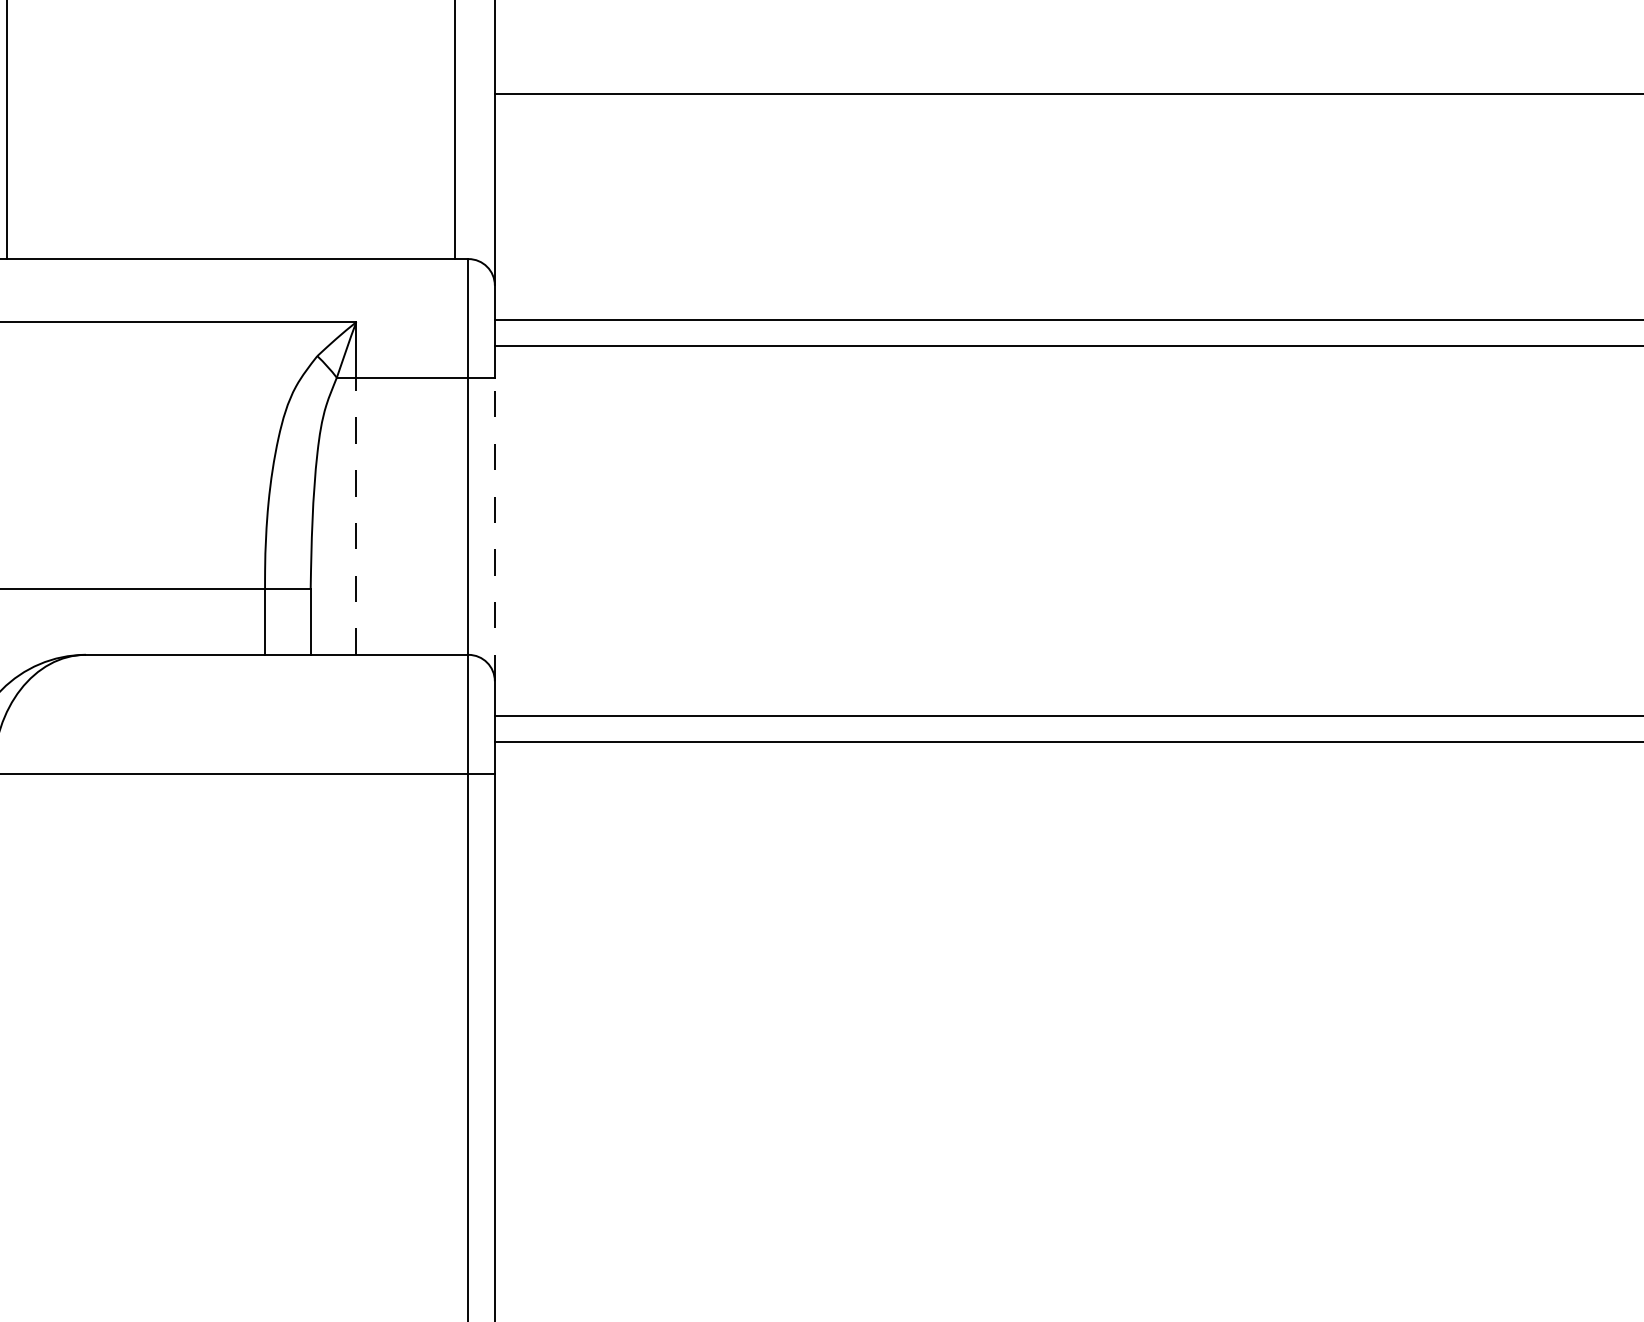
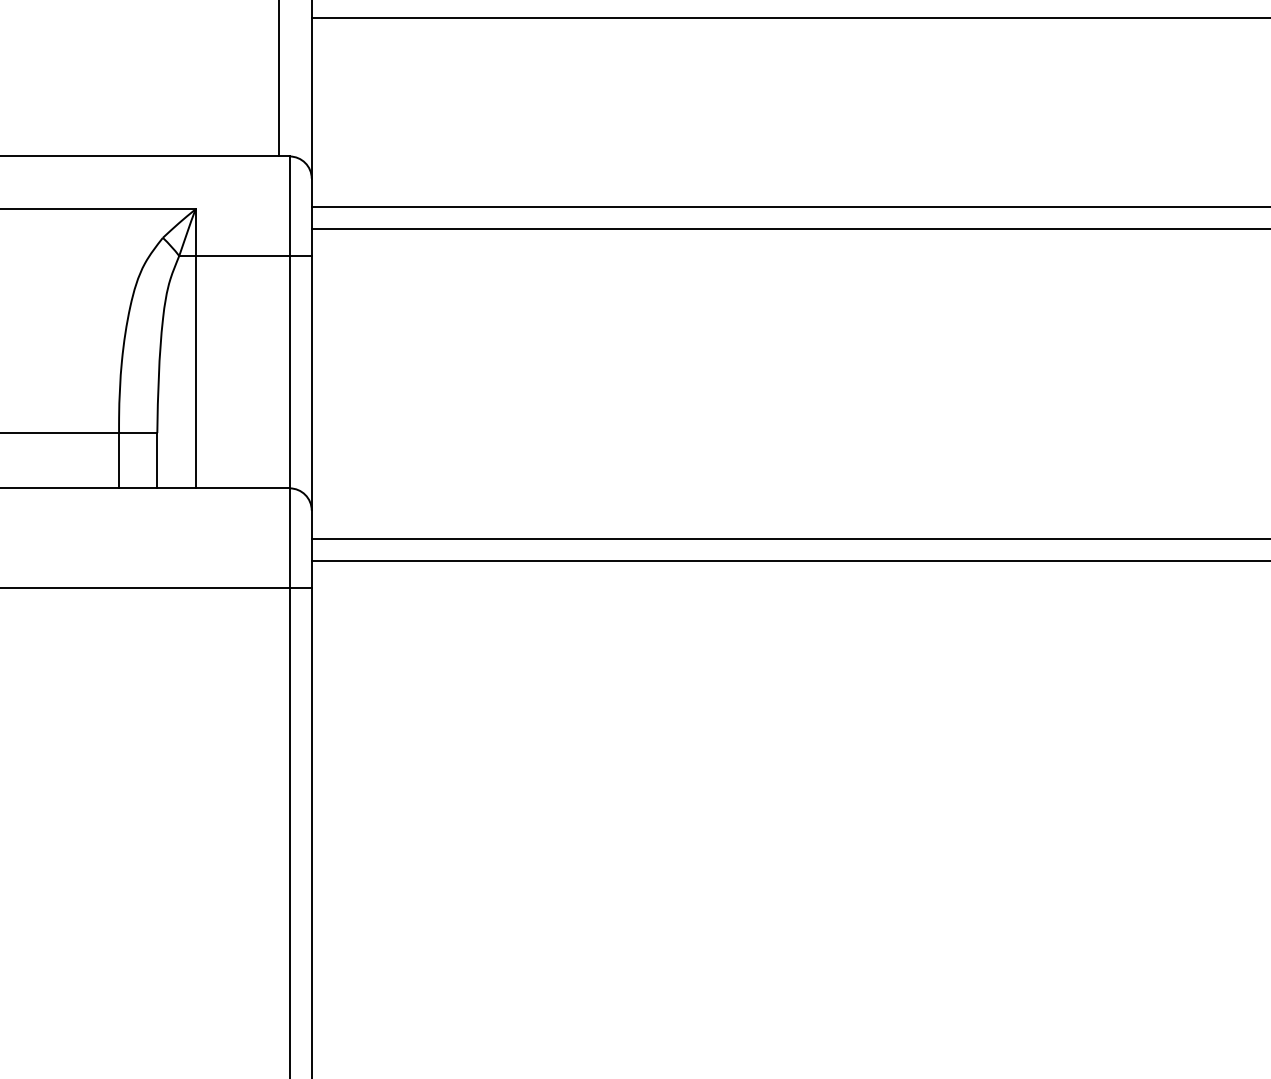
line: (356, 516) -> (195, 372), dashed -> solid
line: (494, 529) -> (311, 383), dashed -> solid

